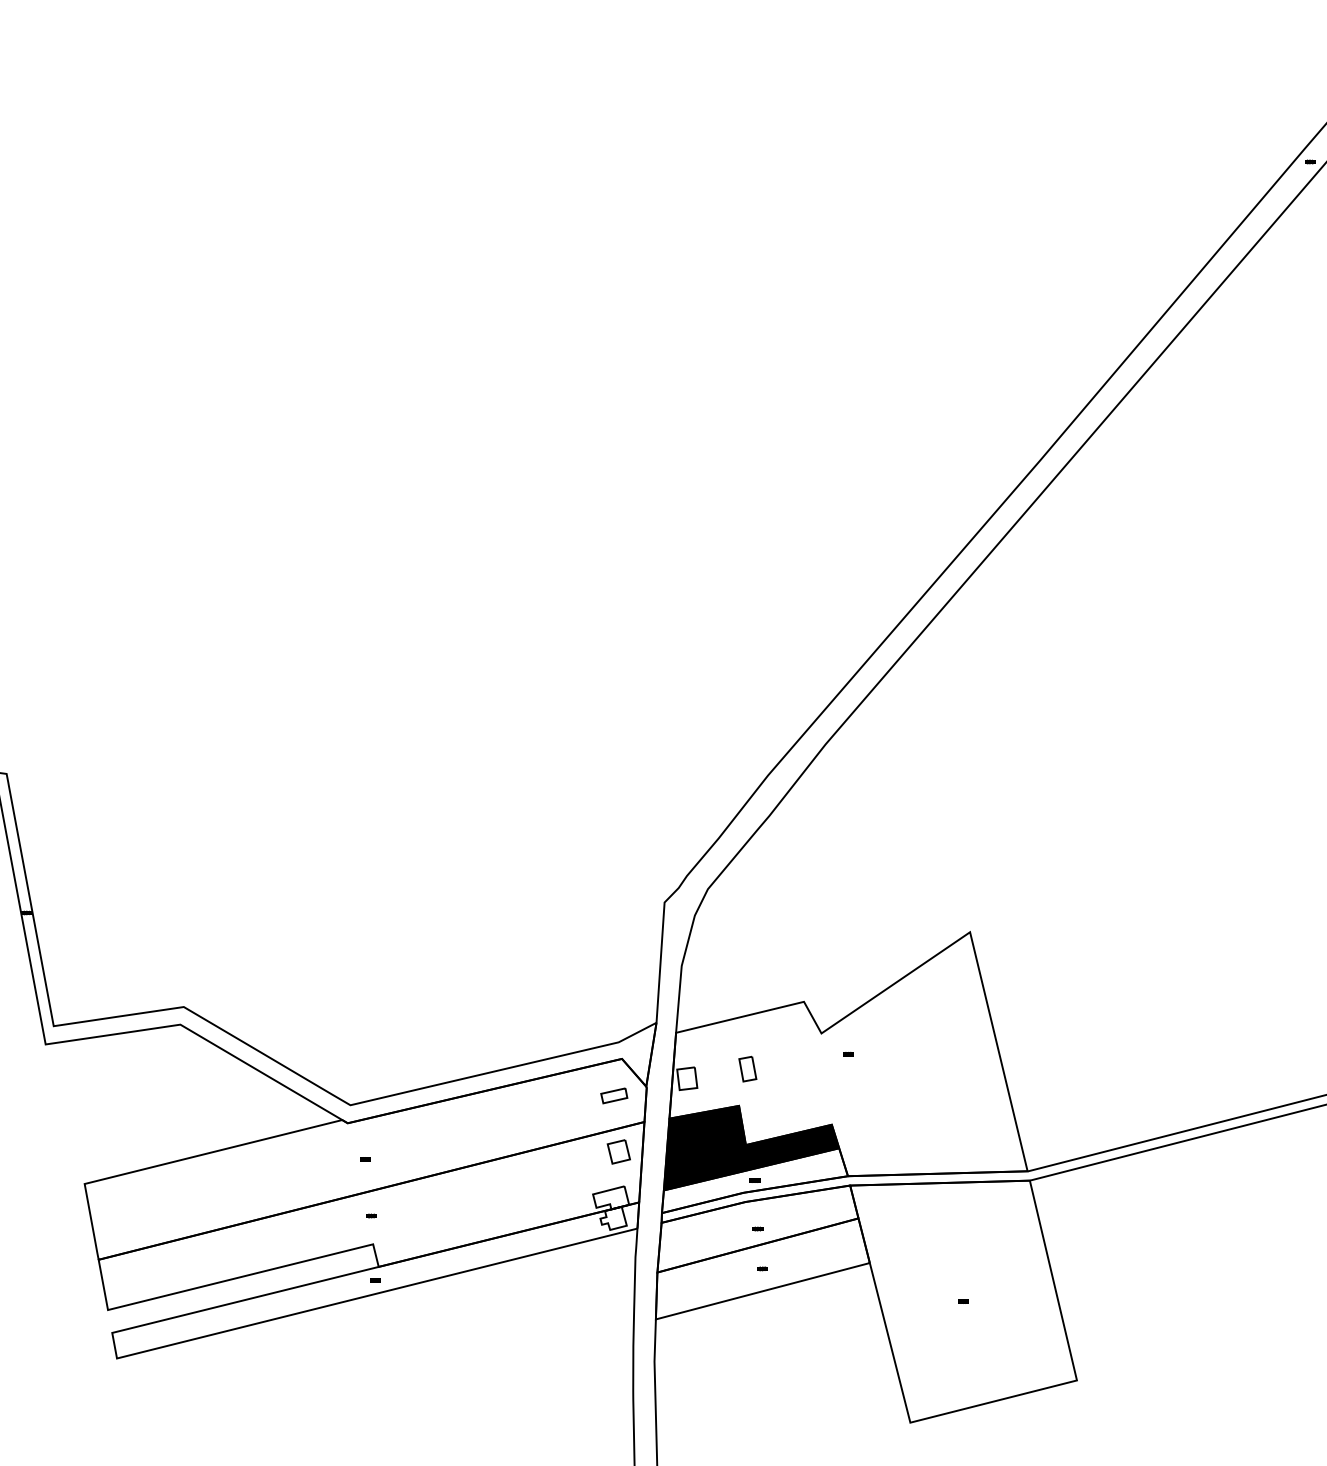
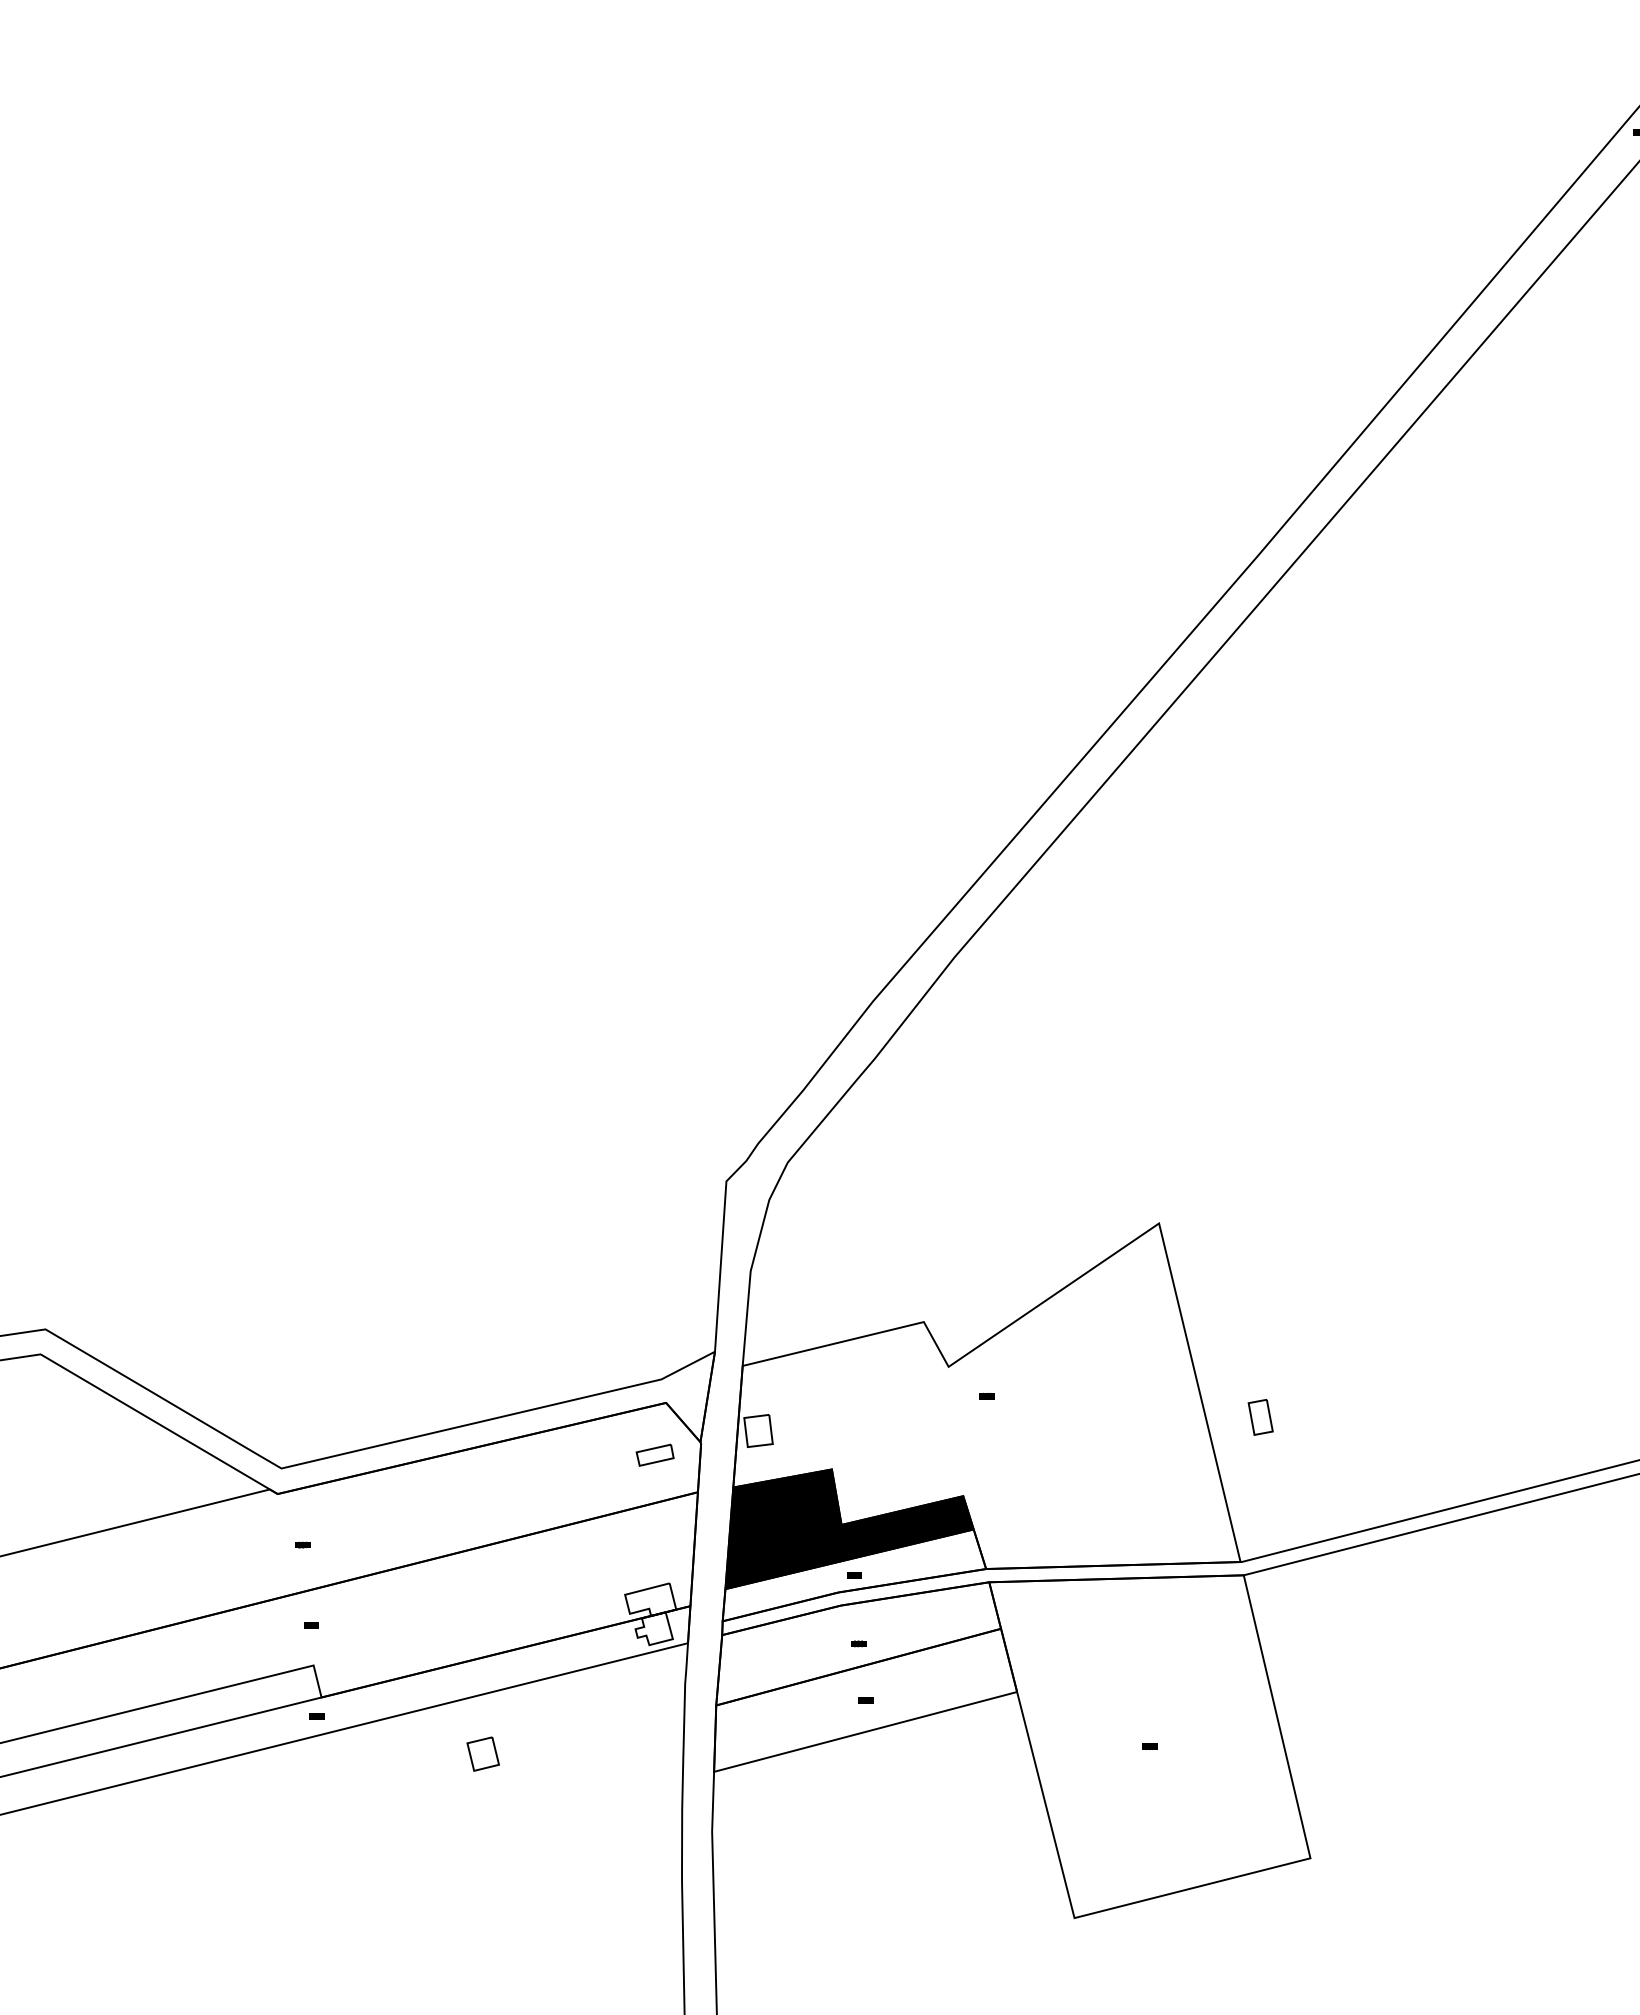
part: (747, 1068) -> (1260, 1416), moved
part: (618, 1151) -> (482, 1753), moved

